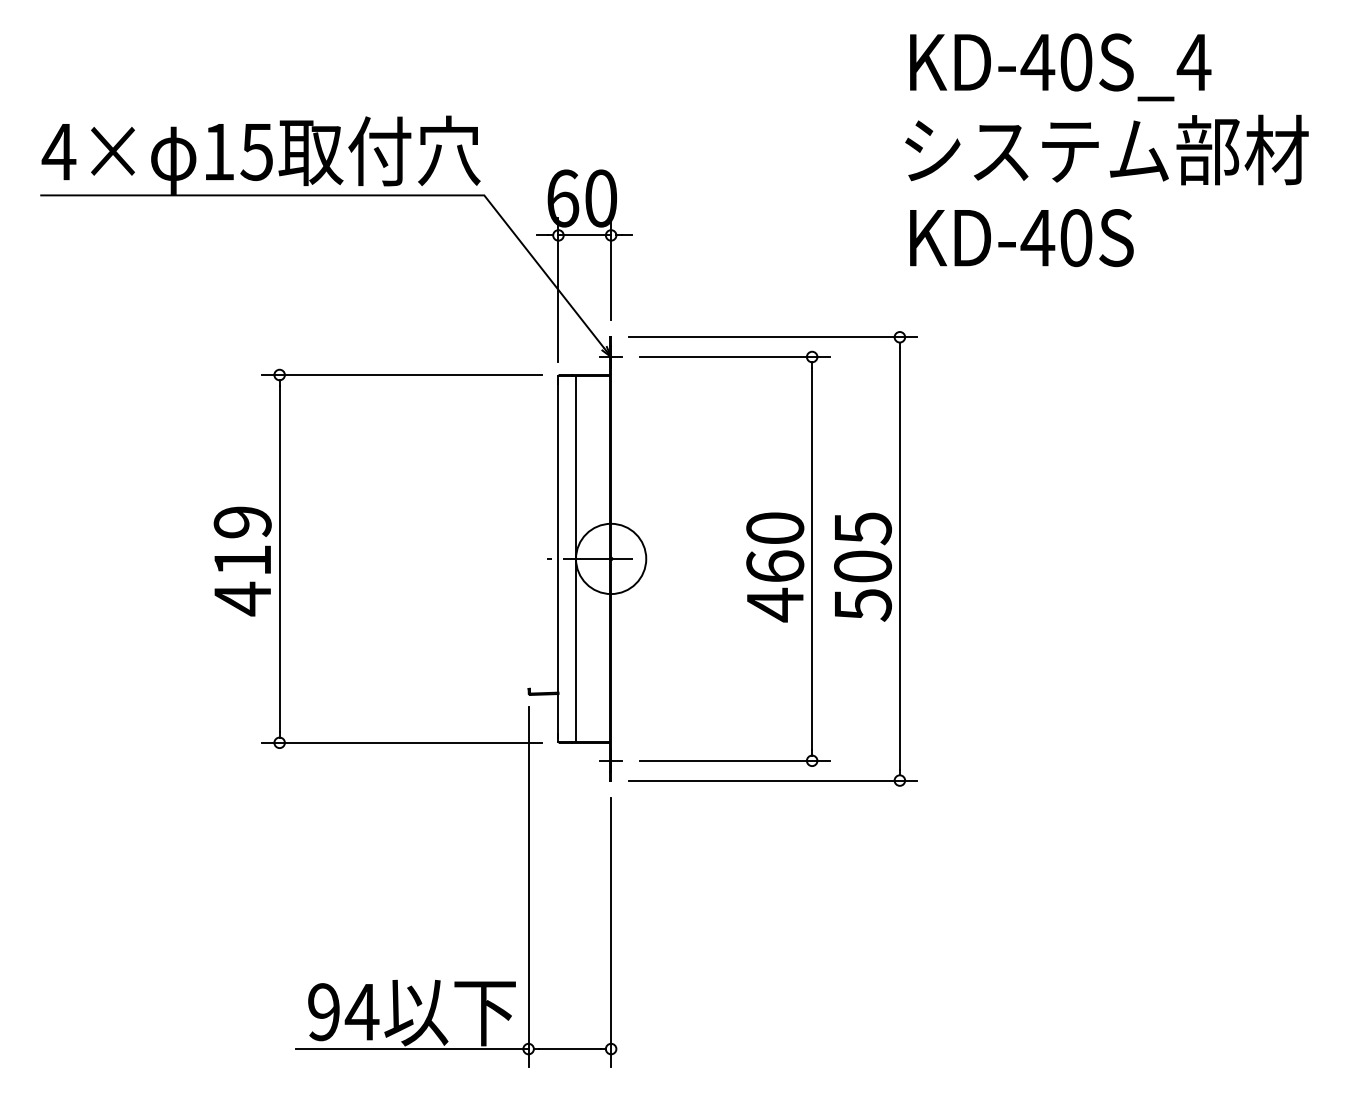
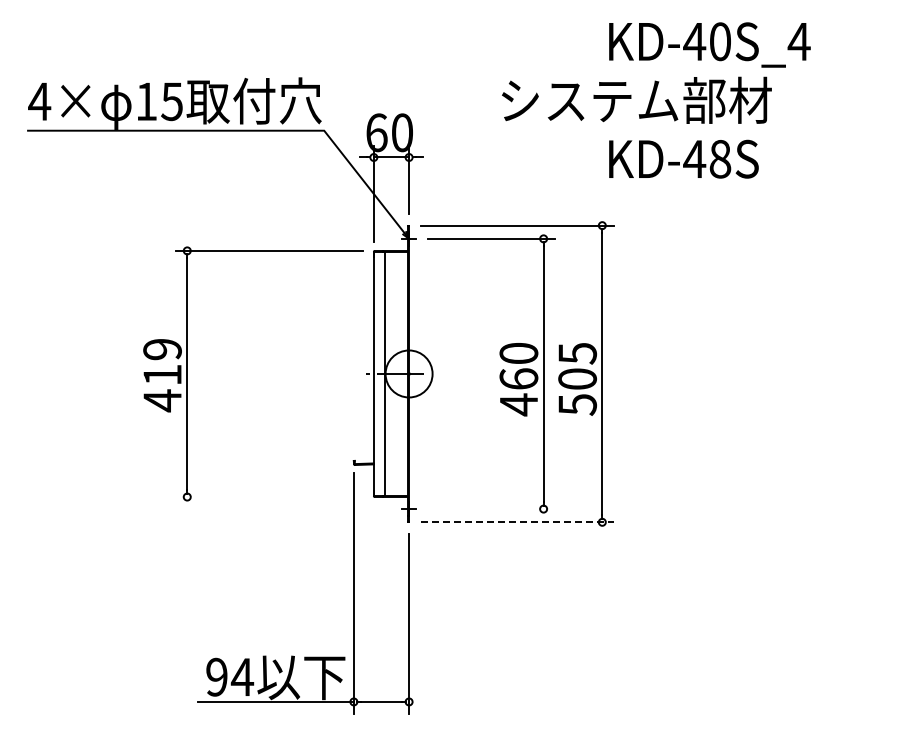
text: (1106, 148) -> (636, 99), moved
text: (1076, 236) -> (720, 158), KD-40S -> KD-48S
line: (402, 743) -> (269, 497), removed
line: (734, 761) -> (491, 509), removed
line: (773, 780) -> (517, 522), solid -> dashed

